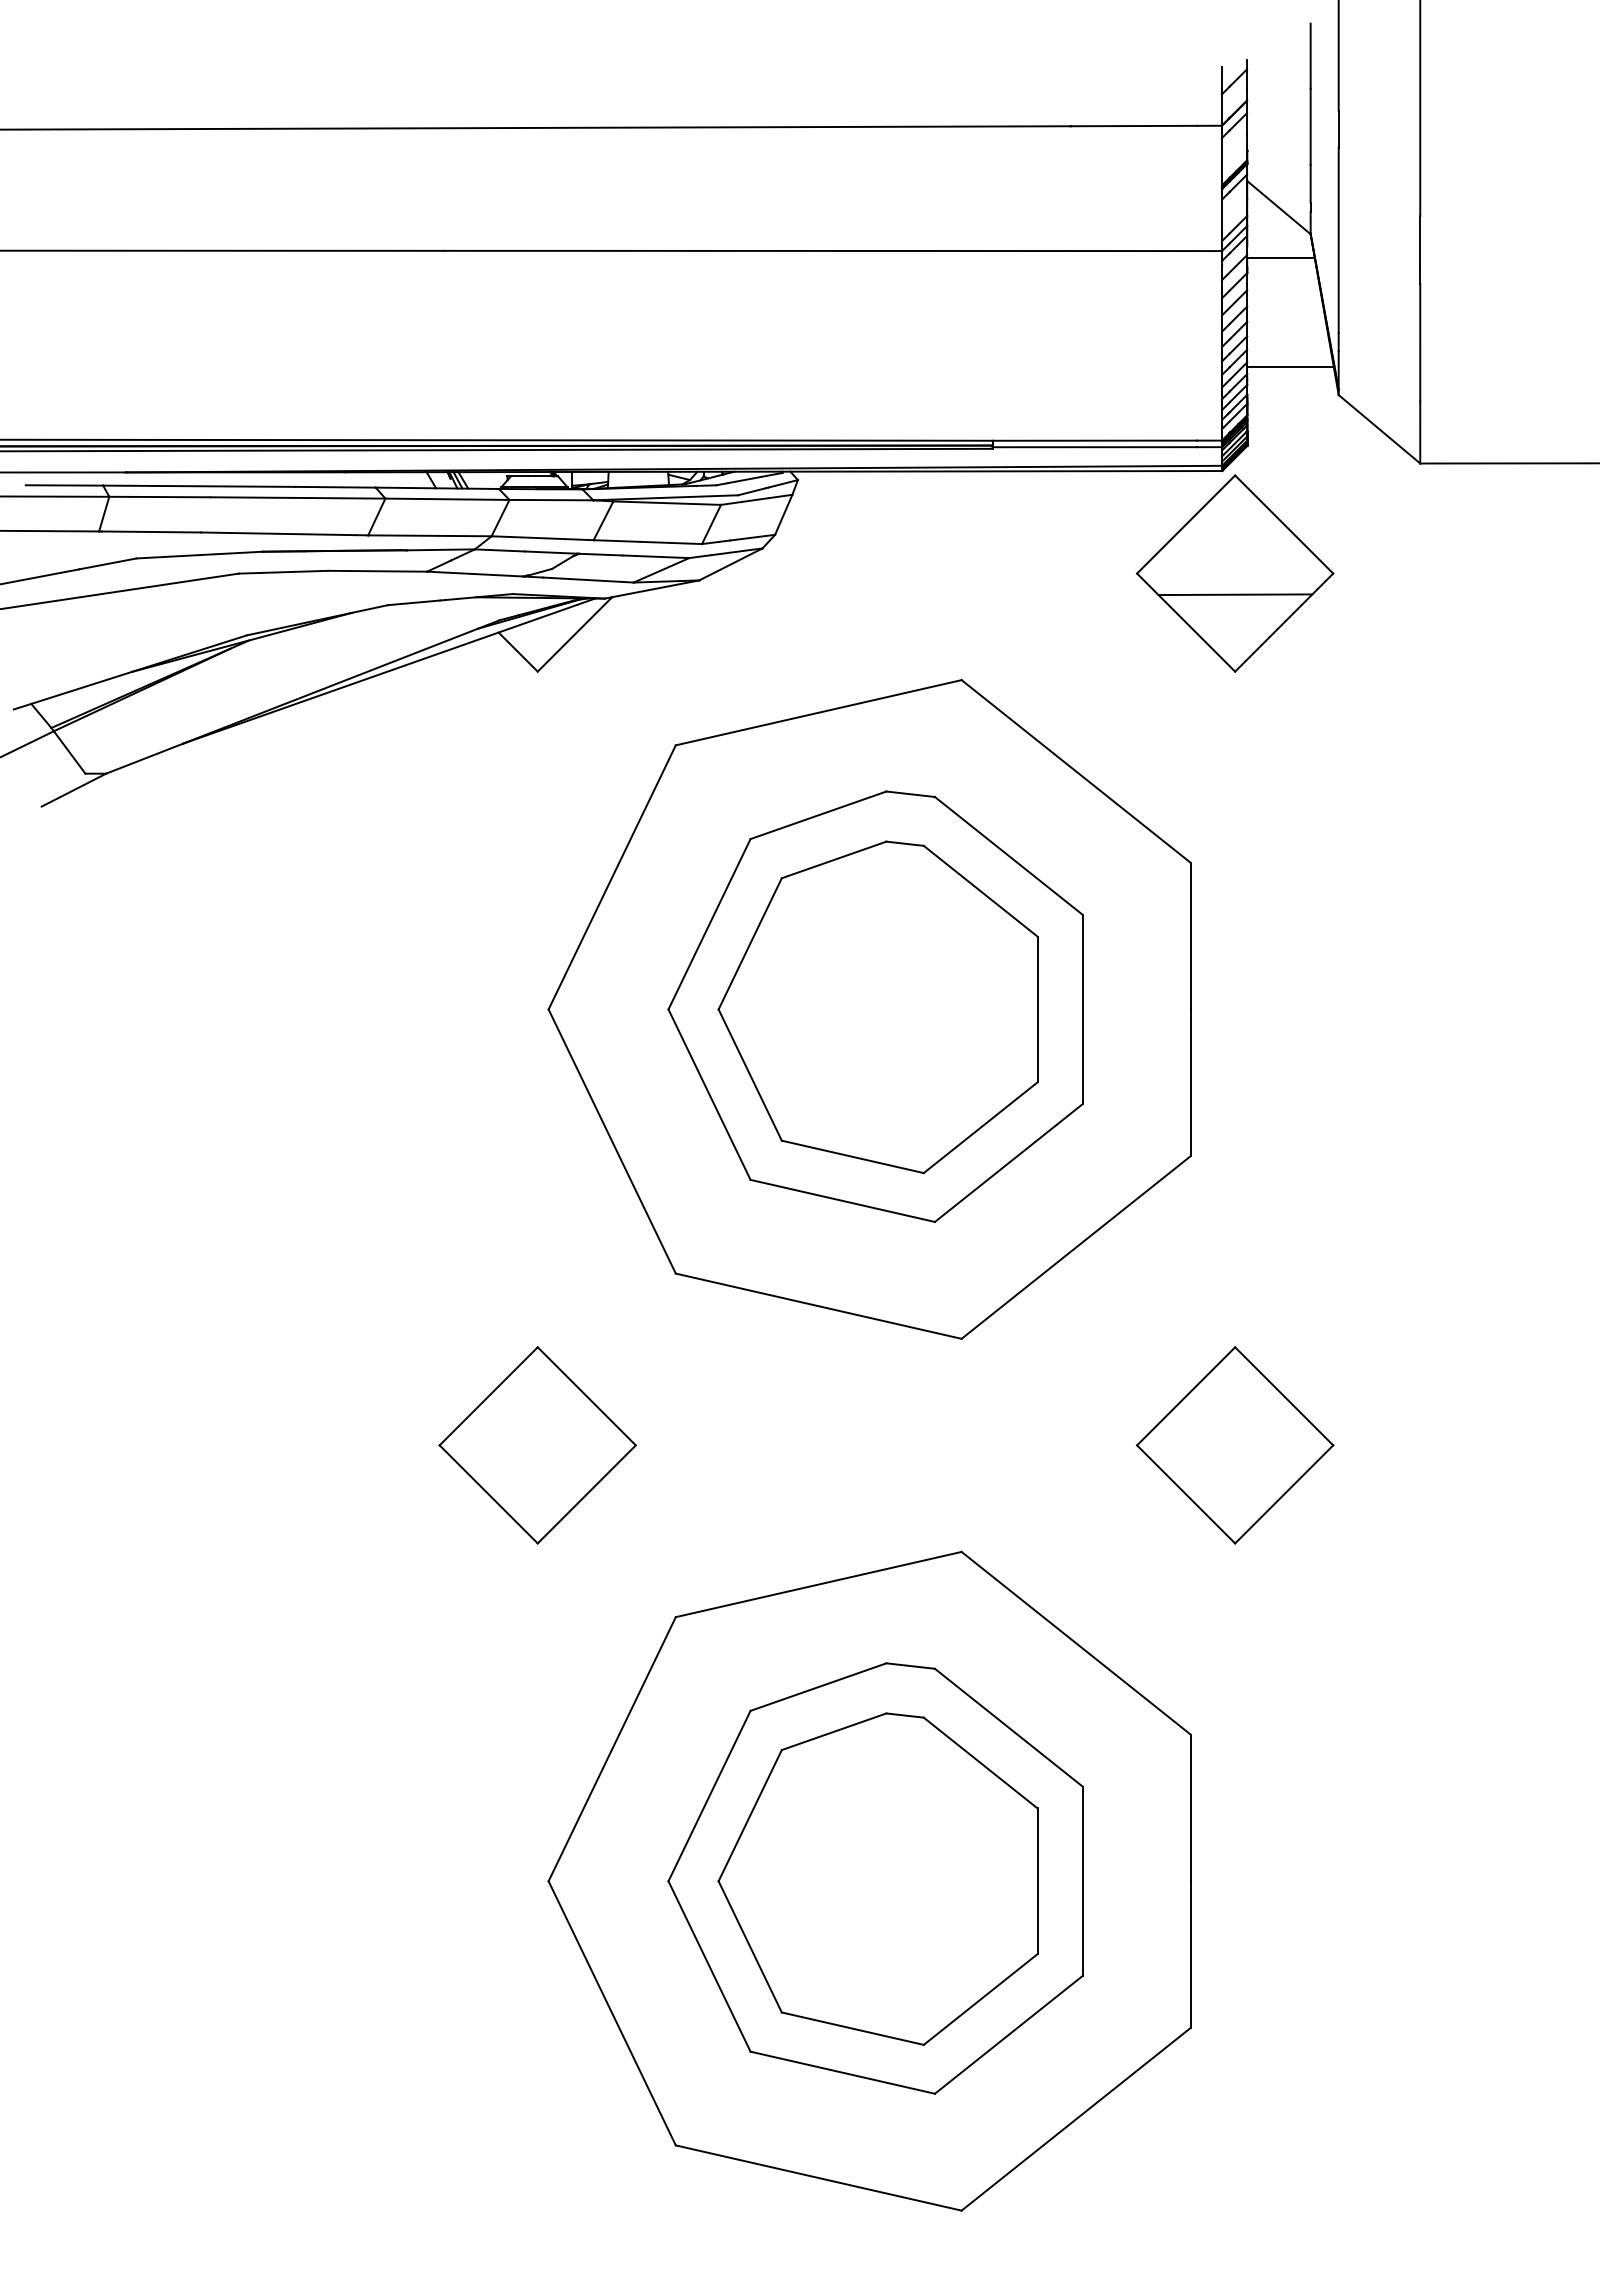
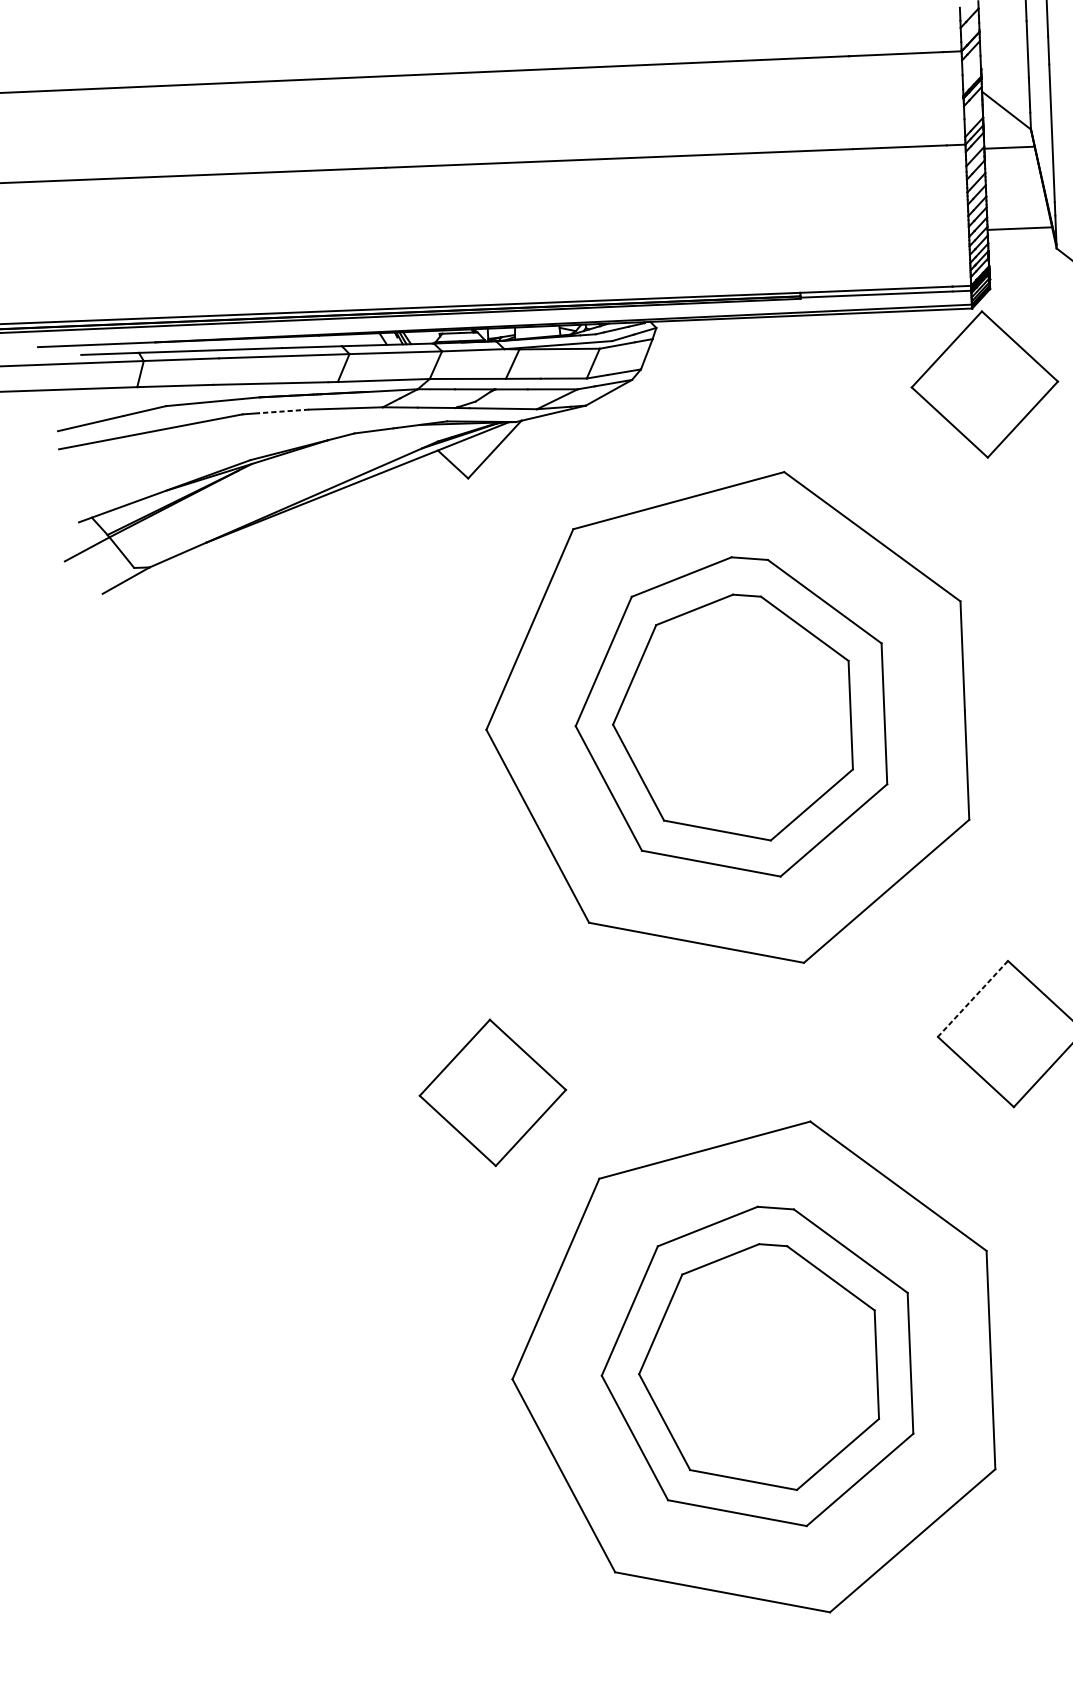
line: (294, 571) -> (284, 411), solid -> dashed
line: (1235, 594) -> (985, 400), removed
line: (1185, 1396) -> (972, 999), solid -> dashed
part: (537, 1445) -> (492, 1092), moved

